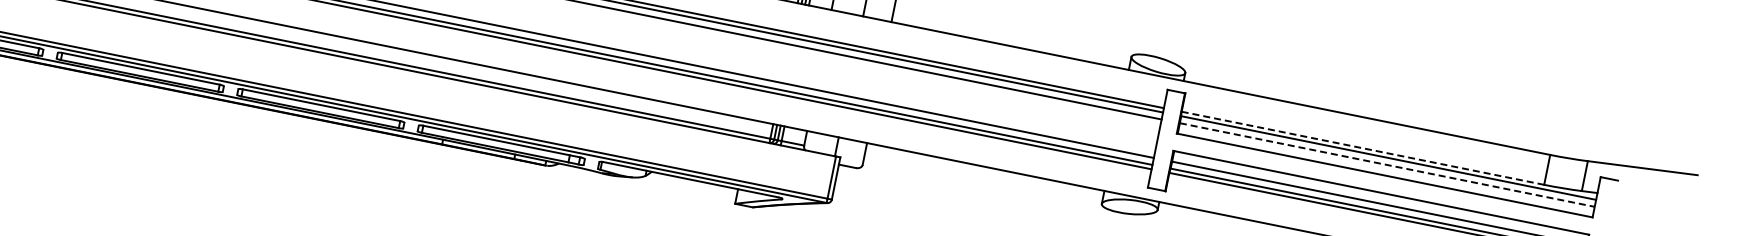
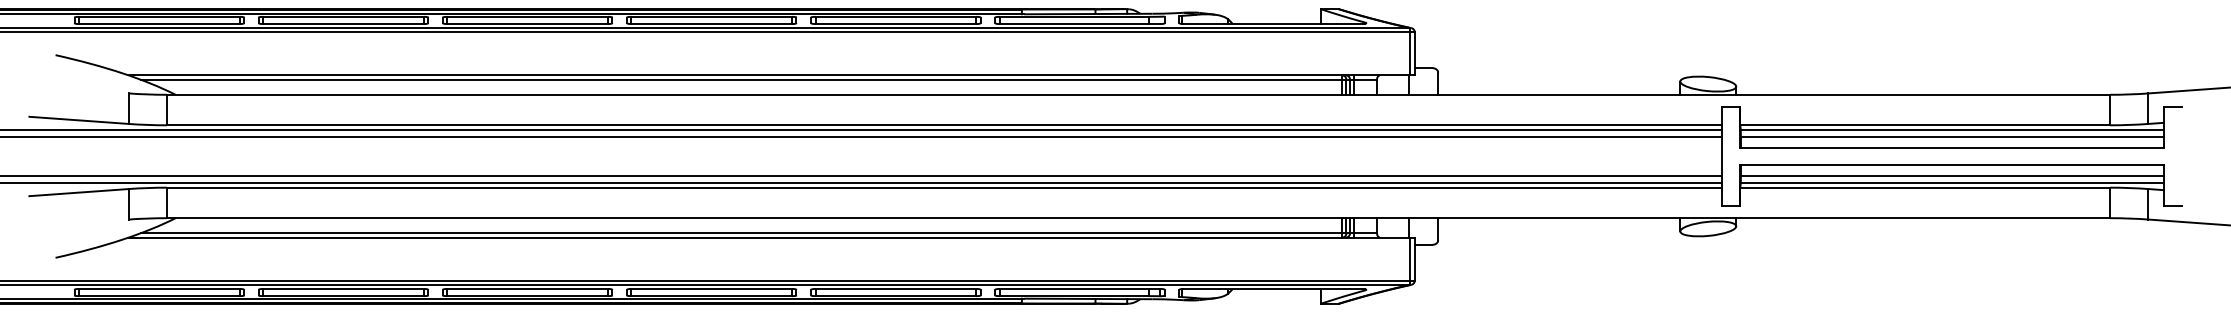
line: (1363, 148) -> (1925, 125), dashed -> solid
line: (1387, 164) -> (1952, 136), dashed -> solid

